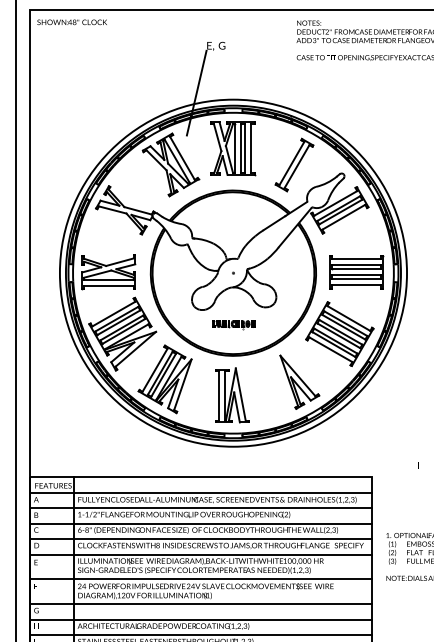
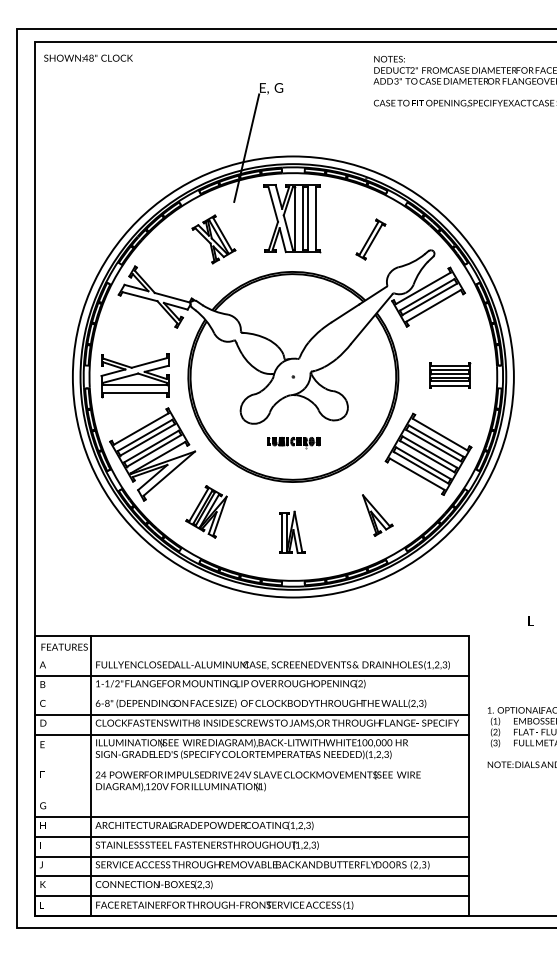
part: (170, 165) -> (213, 239), size x0.6
part: (294, 165) -> (370, 239), size x0.6
part: (356, 272) -> (449, 375), size x0.6
part: (165, 379) -> (206, 511), size x0.6
part: (299, 382) -> (377, 515), size x0.6
part: (231, 395) -> (291, 532), size x0.6
line: (200, 492) -> (251, 655), removed
line: (200, 523) -> (251, 695), removed
line: (200, 579) -> (251, 766), removed
line: (200, 604) -> (251, 797), removed

